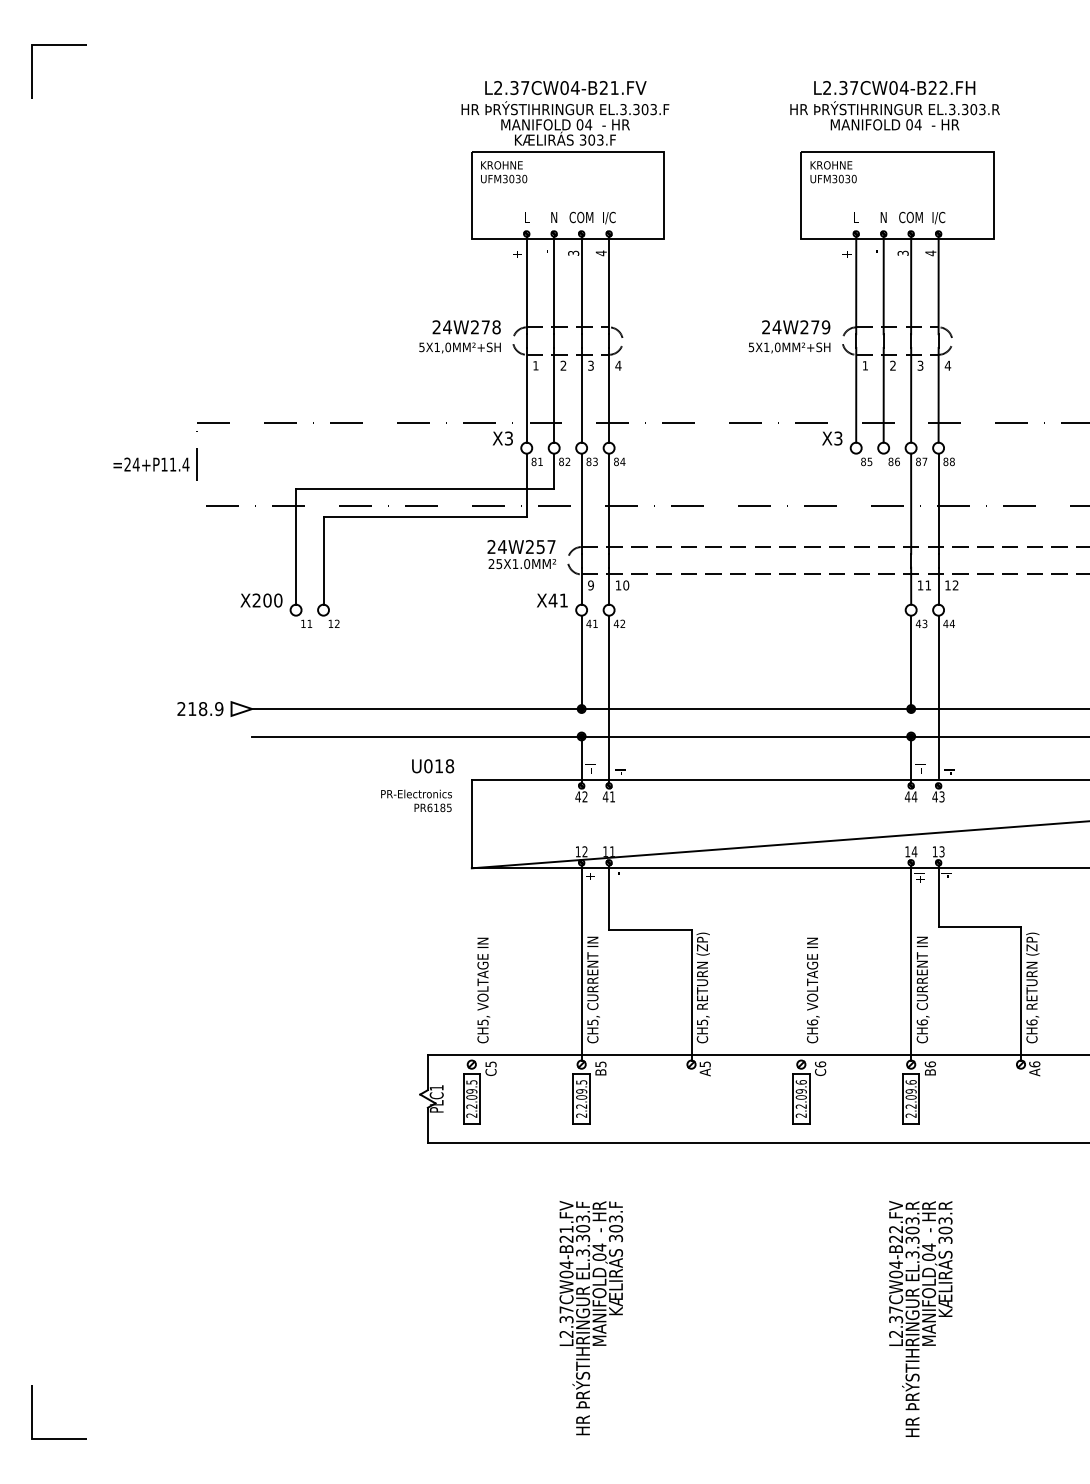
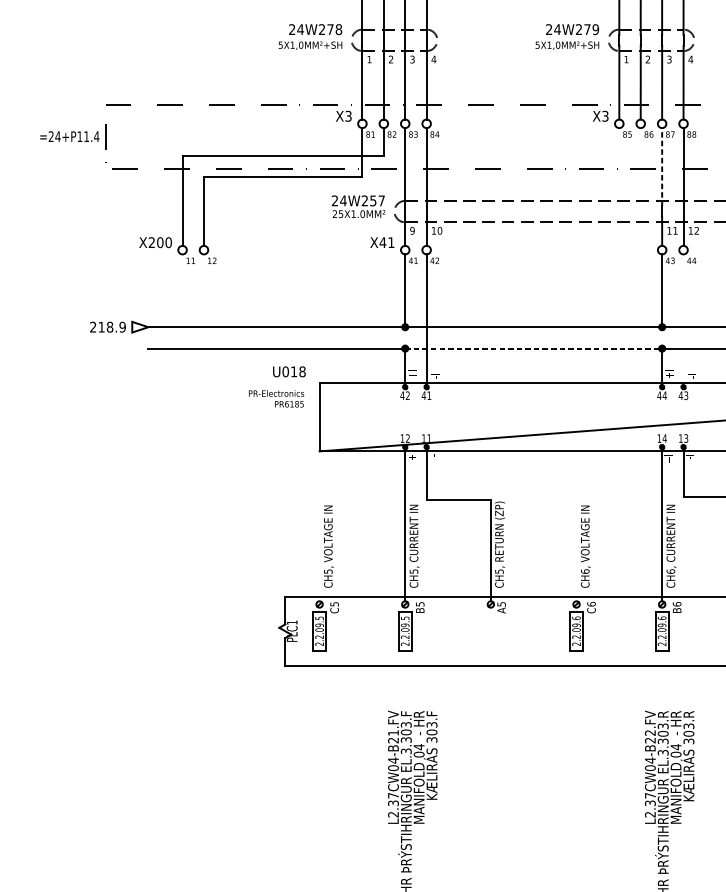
line: (911, 503) -> (662, 166), solid -> dashed
line: (938, 696) -> (683, 317), removed
line: (746, 736) -> (533, 348), solid -> dashed

